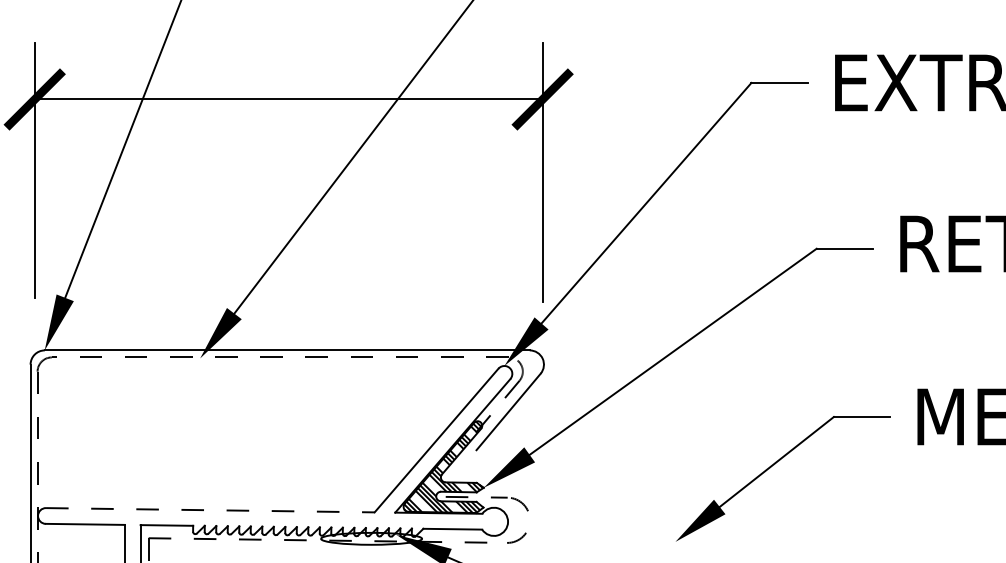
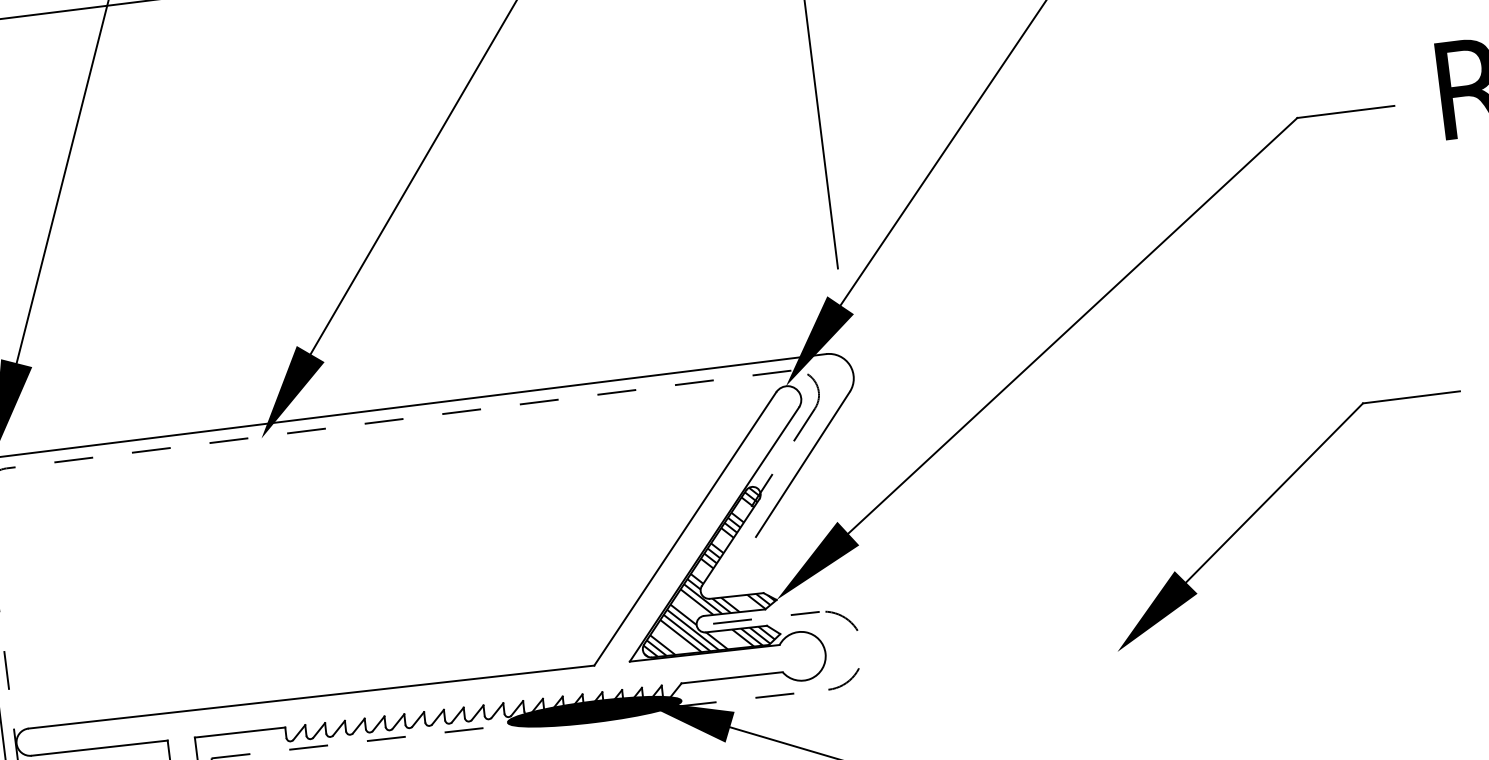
line: (210, 510) -> (311, 697), dashed -> solid
fill: (371, 538) -> (594, 711), added

